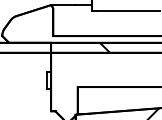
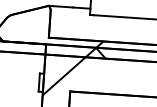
hatch: (78, 64) -> (72, 68), added

